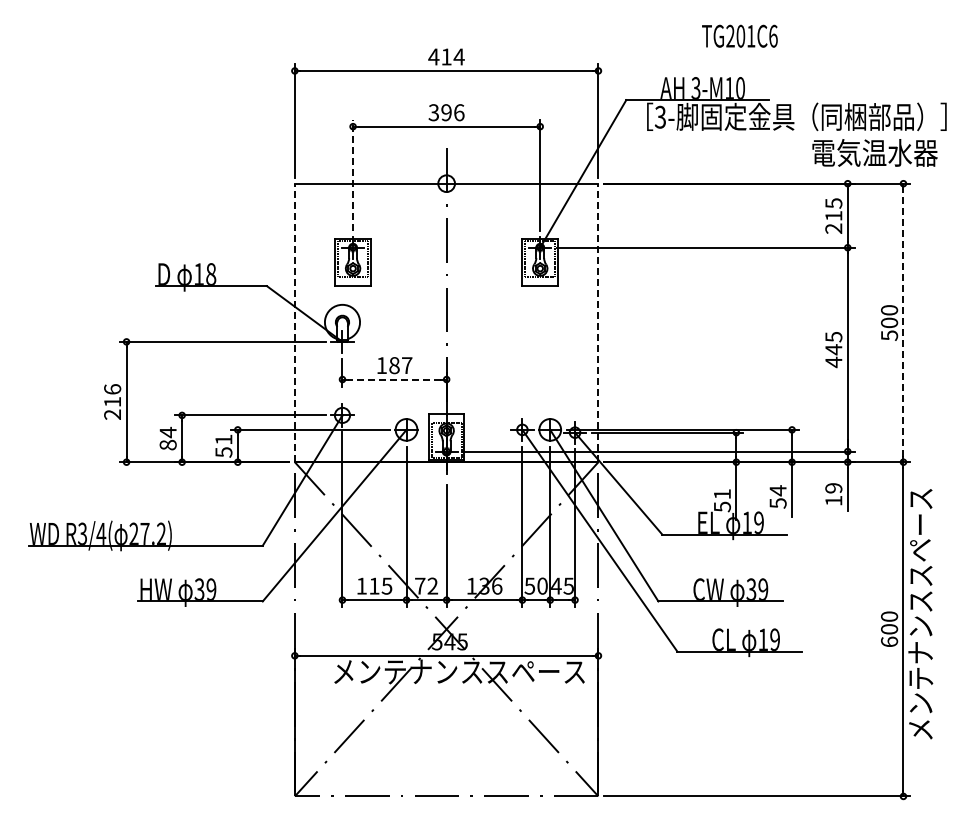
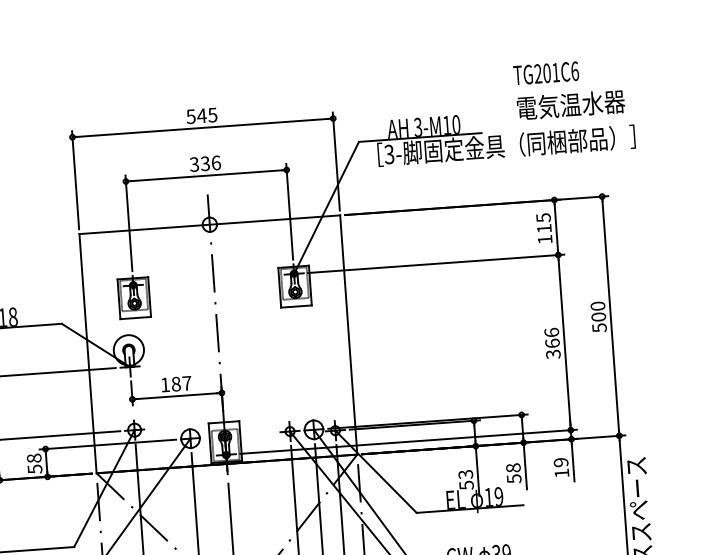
text: (739, 35) -> (545, 72), moved
text: (446, 56) -> (201, 115), 414 -> 545
text: (446, 112) -> (205, 163), 396 -> 336
text: (874, 152) -> (570, 104), moved
line: (353, 175) -> (129, 223), dashed -> solid
text: (833, 228) -> (544, 239), 215 -> 115
line: (294, 322) -> (87, 353), dashed -> solid
line: (598, 322) -> (348, 334), dashed -> solid
line: (903, 322) -> (610, 315), dashed -> solid
text: (833, 349) -> (552, 343), 445 -> 366
line: (394, 379) -> (177, 396), dashed -> solid
text: (223, 439) -> (33, 458), 51 -> 58
text: (777, 490) -> (512, 467), 54 -> 58
text: (721, 494) -> (465, 474), 51 -> 53

